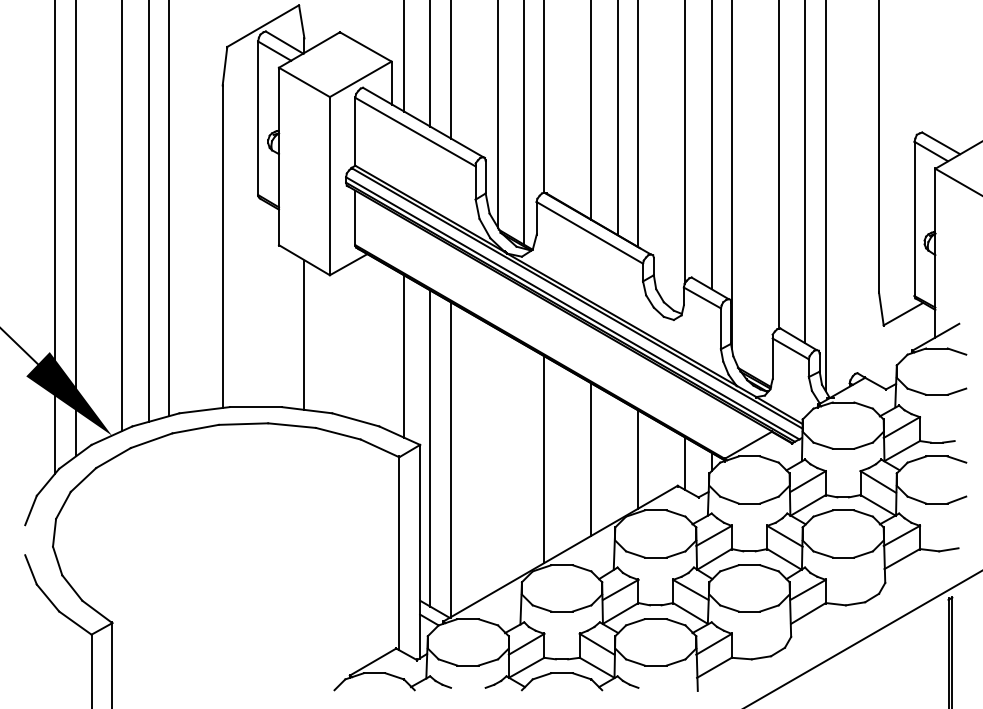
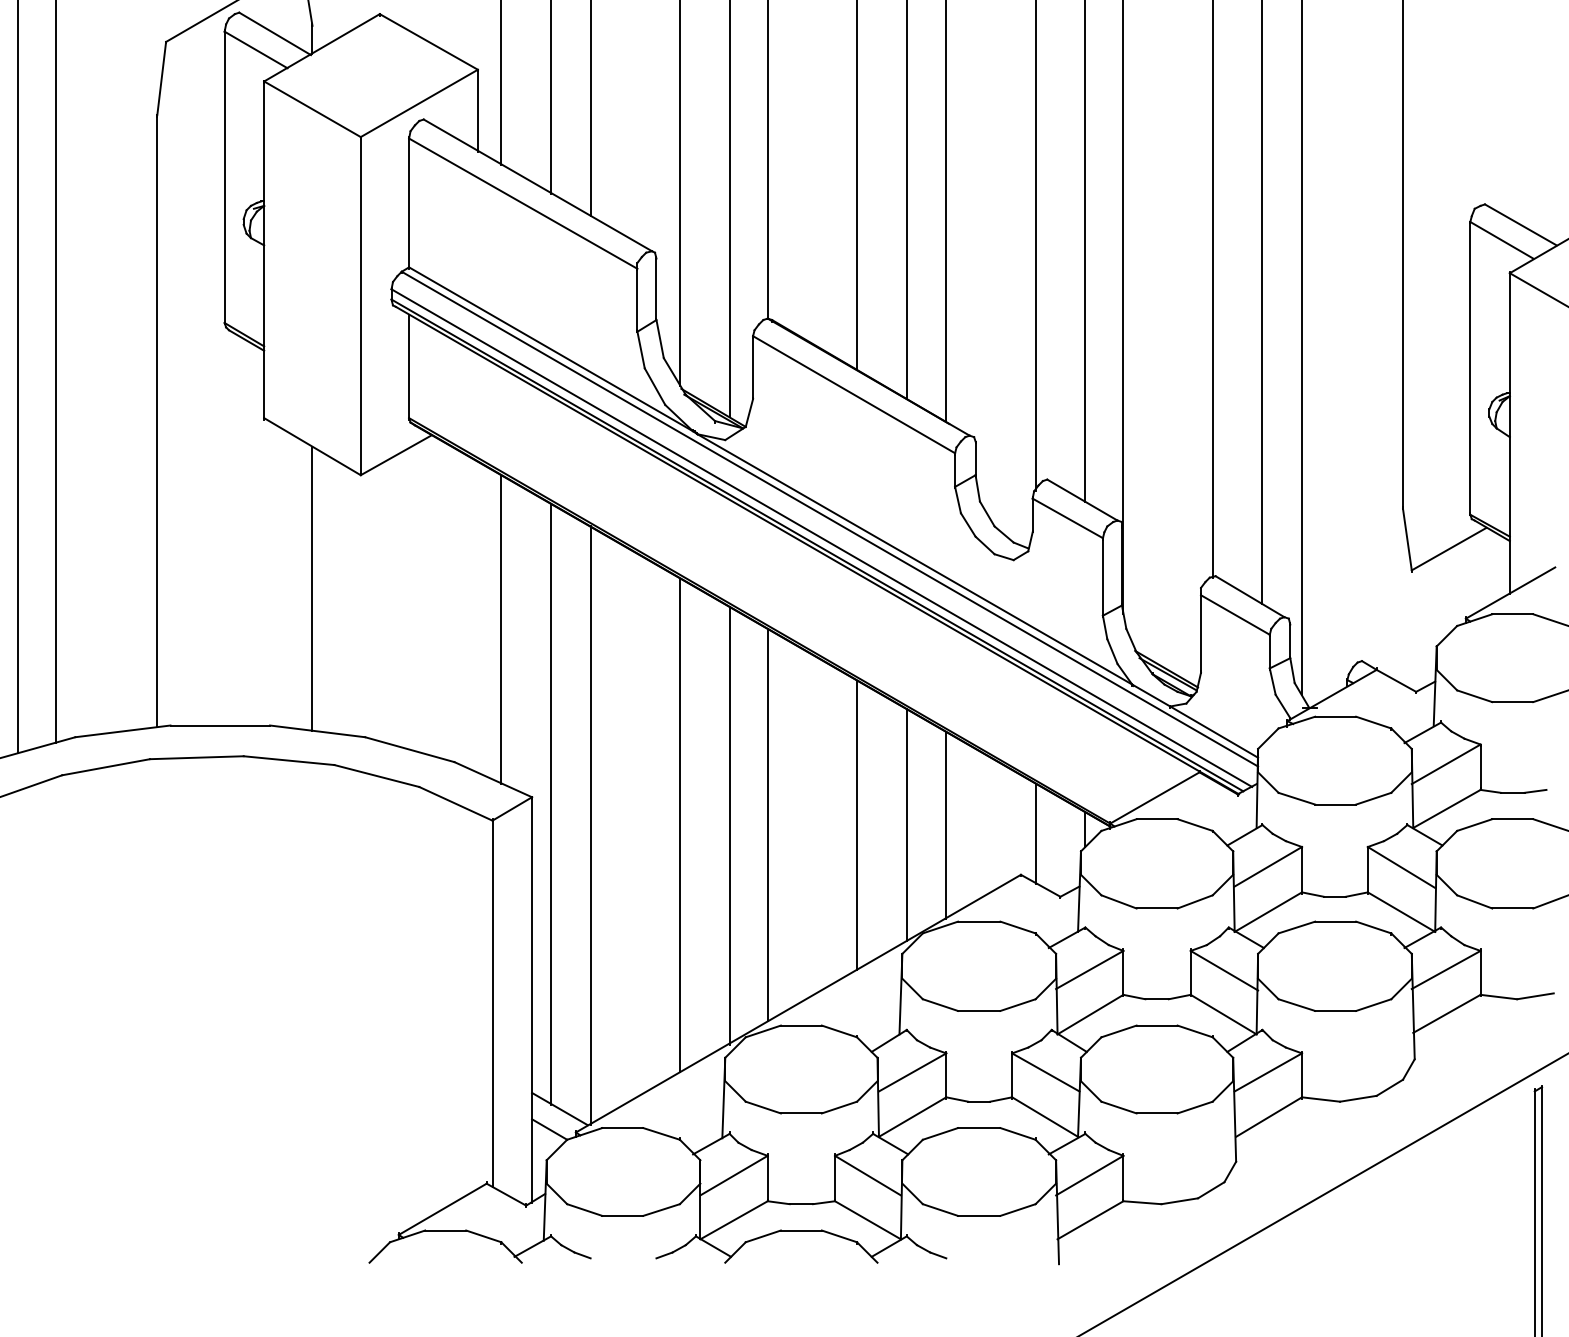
line: (498, 459) -> (680, 824), added
line: (524, 459) -> (730, 824), added
line: (617, 459) -> (906, 824), added

